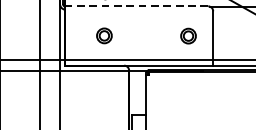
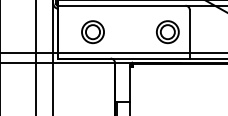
line: (136, 6) -> (121, 5), dashed -> solid
part: (103, 35) -> (92, 31), size x1.67
part: (188, 36) -> (167, 32), size x1.67

